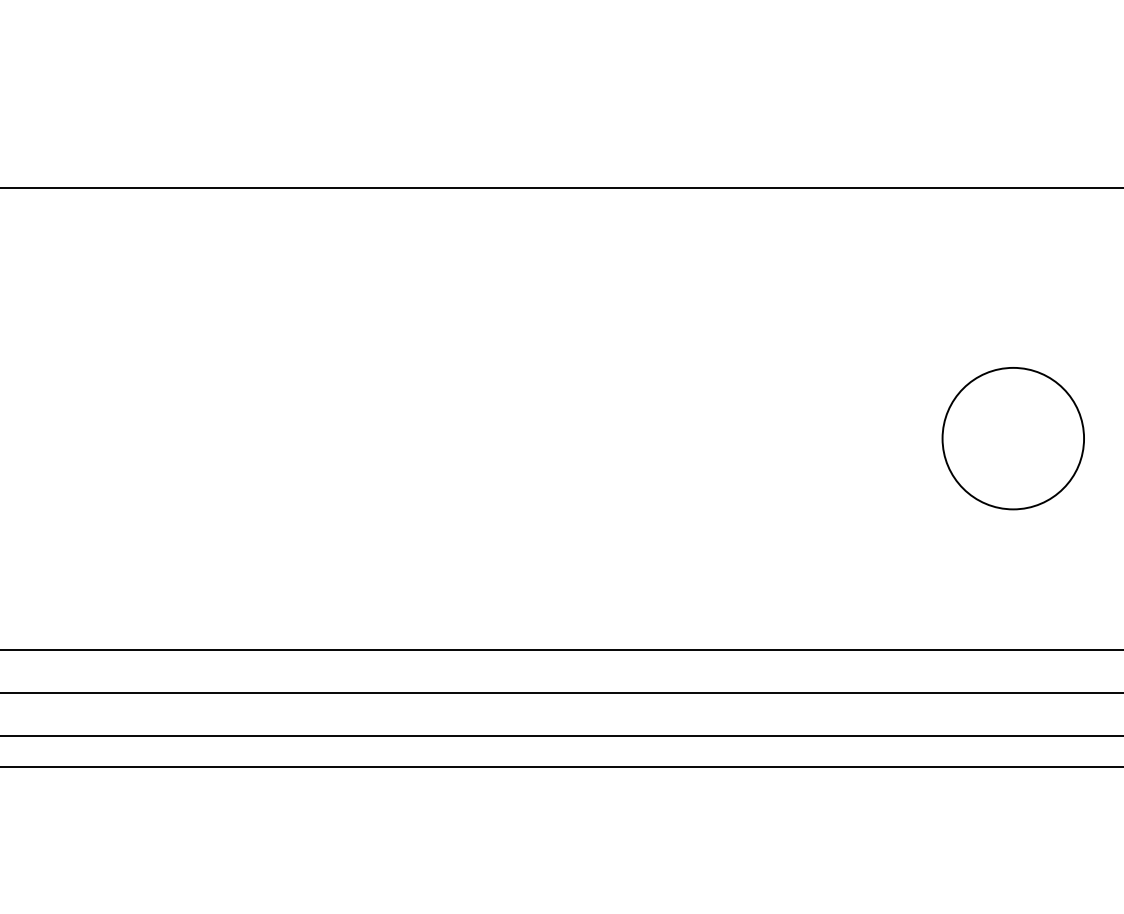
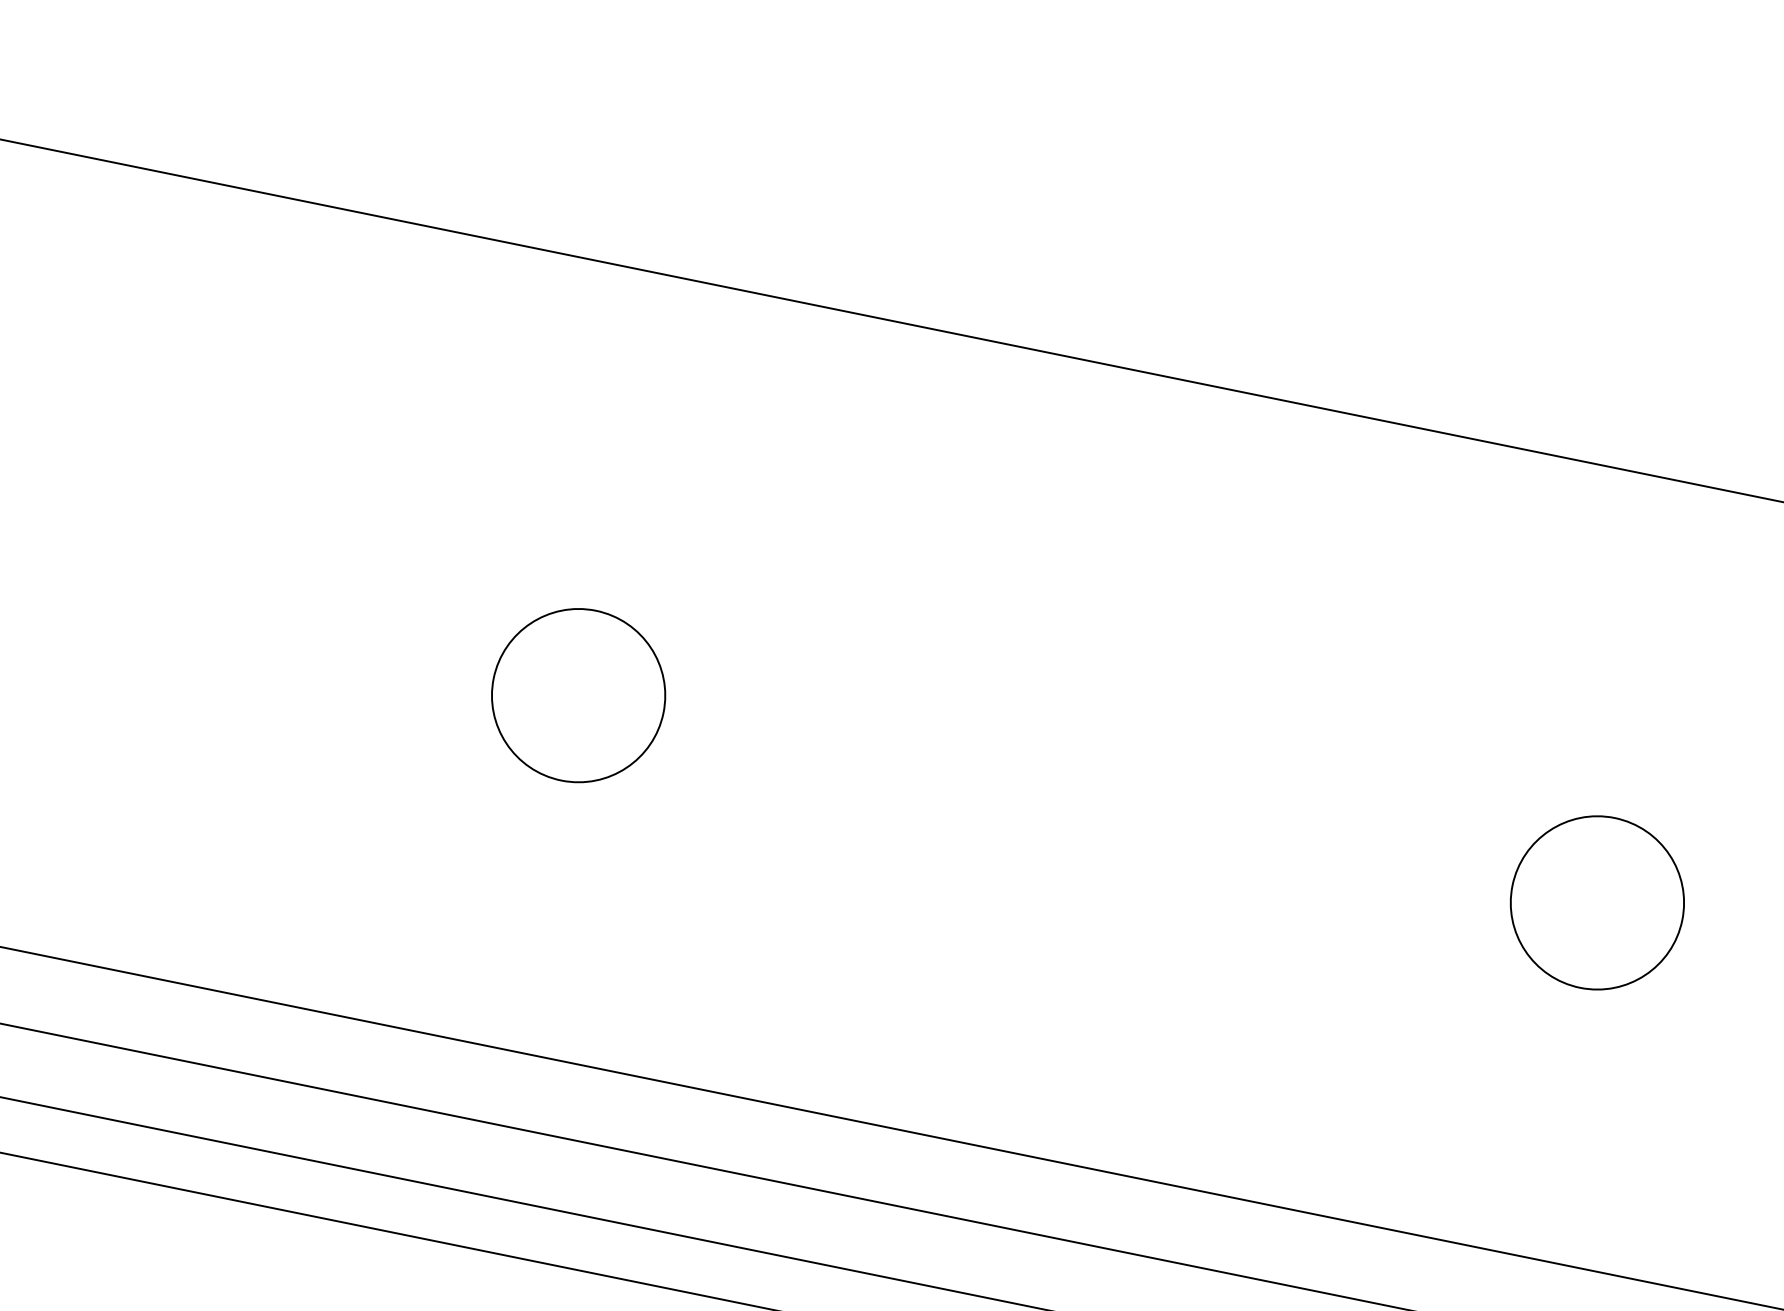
circle: (406, 438) -> (578, 695), added
circle: (1012, 438) -> (1596, 902), size x0.71

